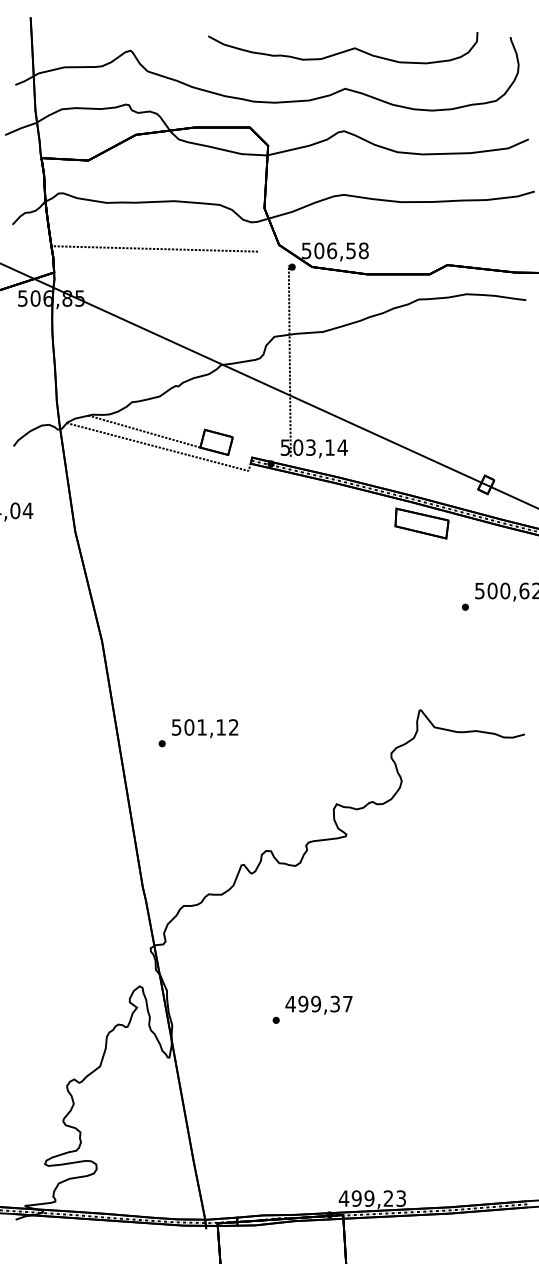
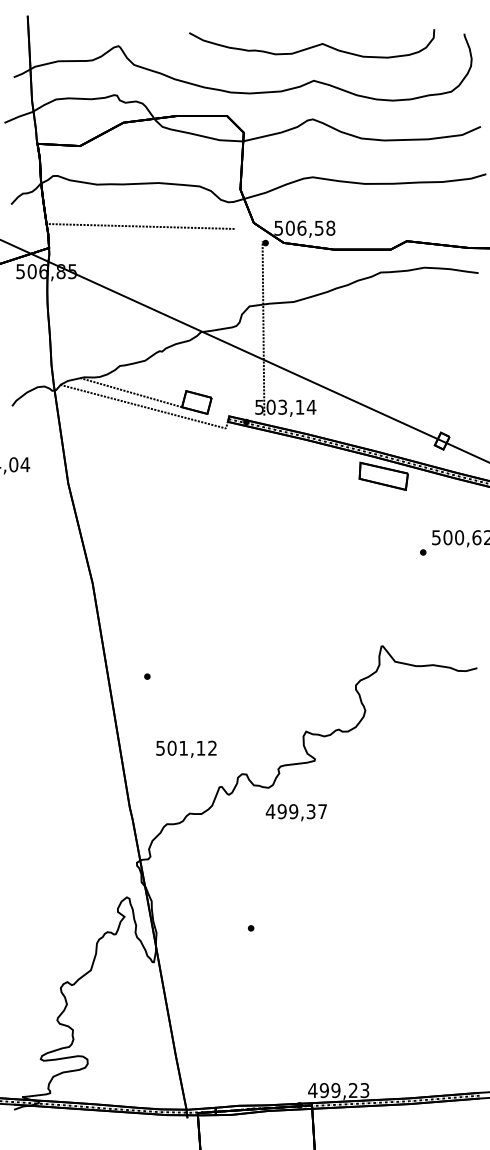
text: (205, 728) -> (186, 749), moved
text: (318, 1004) -> (295, 812), moved

